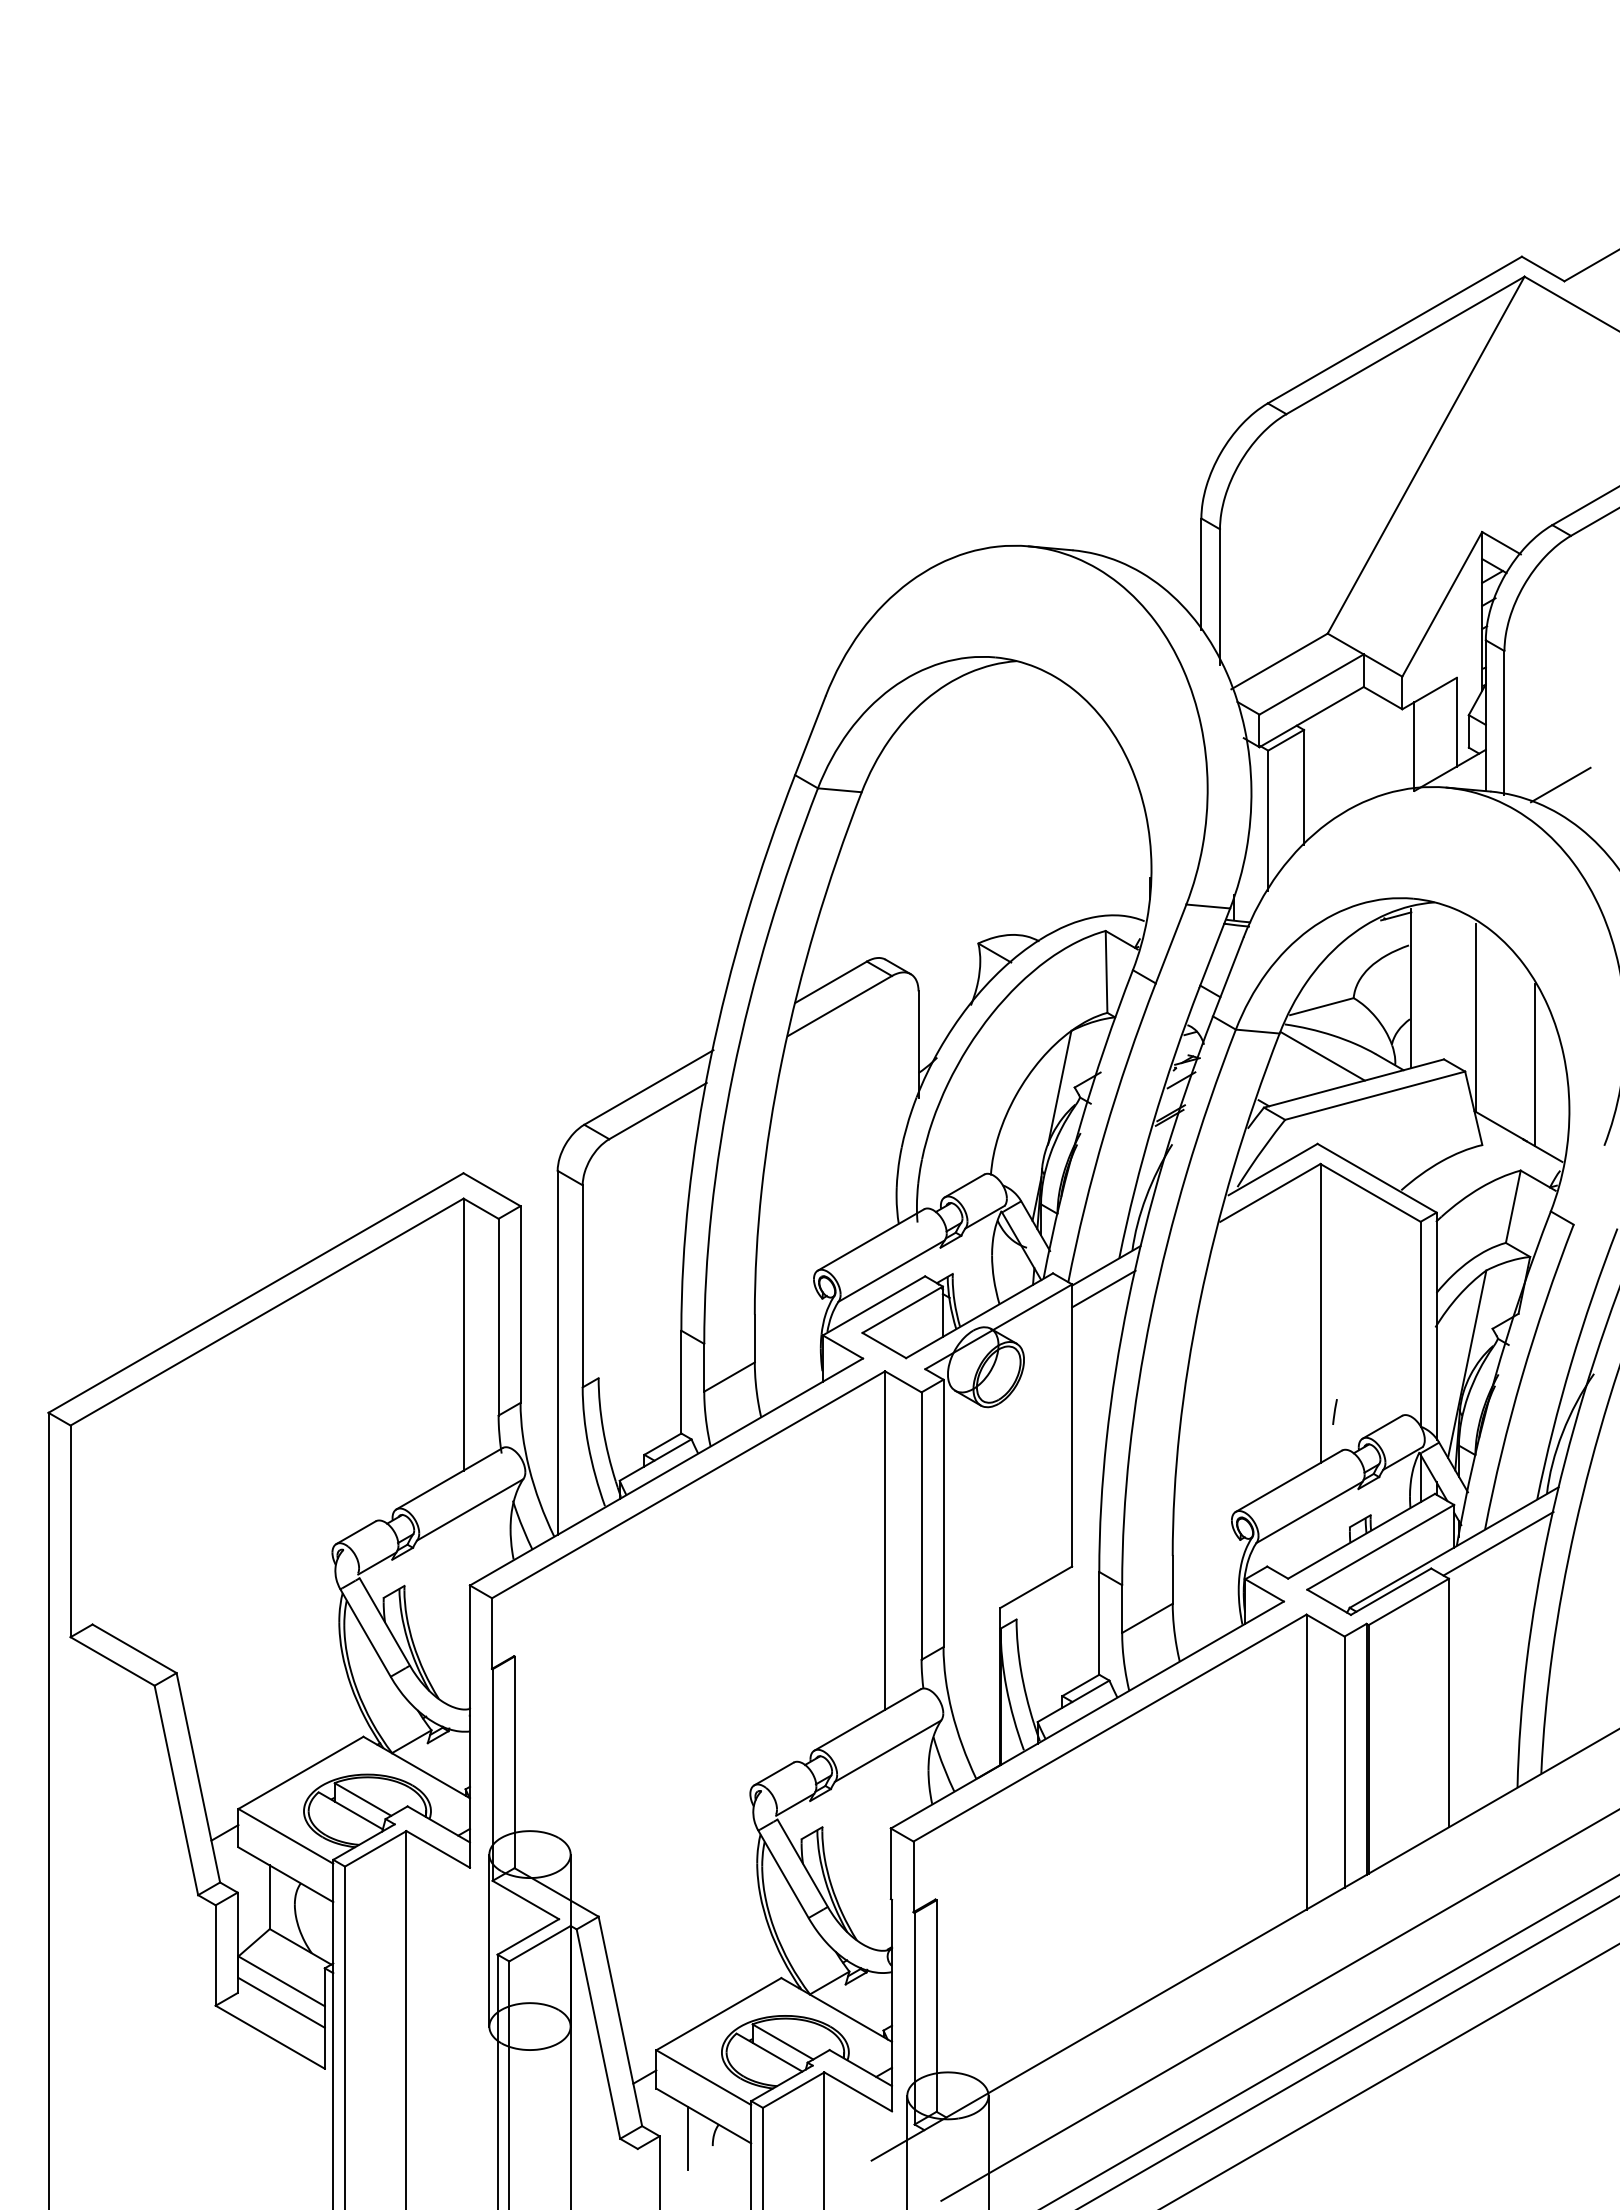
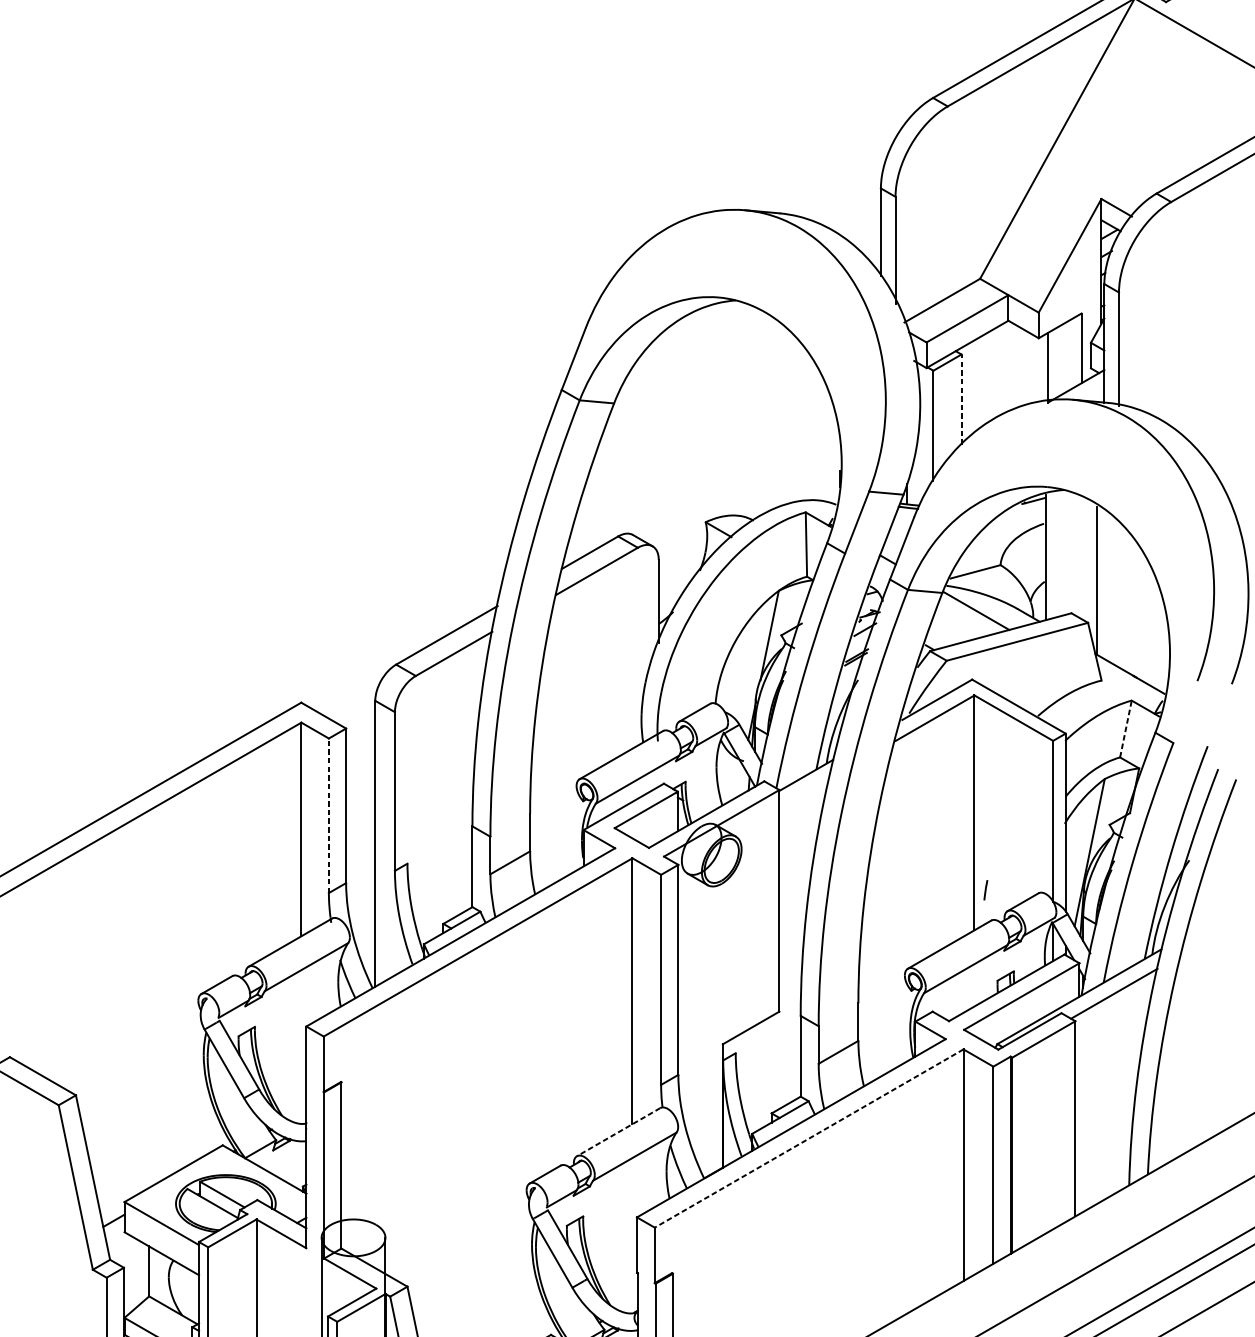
line: (1560, 784) -> (1162, 397), removed
line: (1304, 787) -> (961, 399), solid -> dashed
line: (1535, 1064) -> (1143, 617), removed
line: (1513, 1206) -> (1126, 728), solid -> dashed
line: (1103, 1288) -> (804, 793), removed
line: (498, 1316) -> (328, 815), solid -> dashed
line: (867, 1720) -> (618, 1132), solid -> dashed
line: (1110, 1728) -> (809, 1138), solid -> dashed

